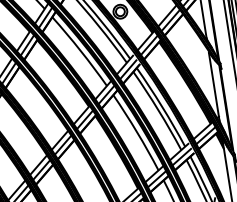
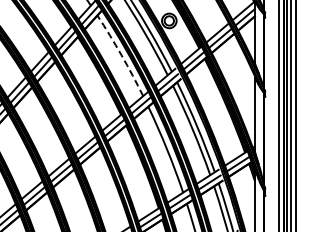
arc: (80, 51) -> (121, 55), solid -> dashed

